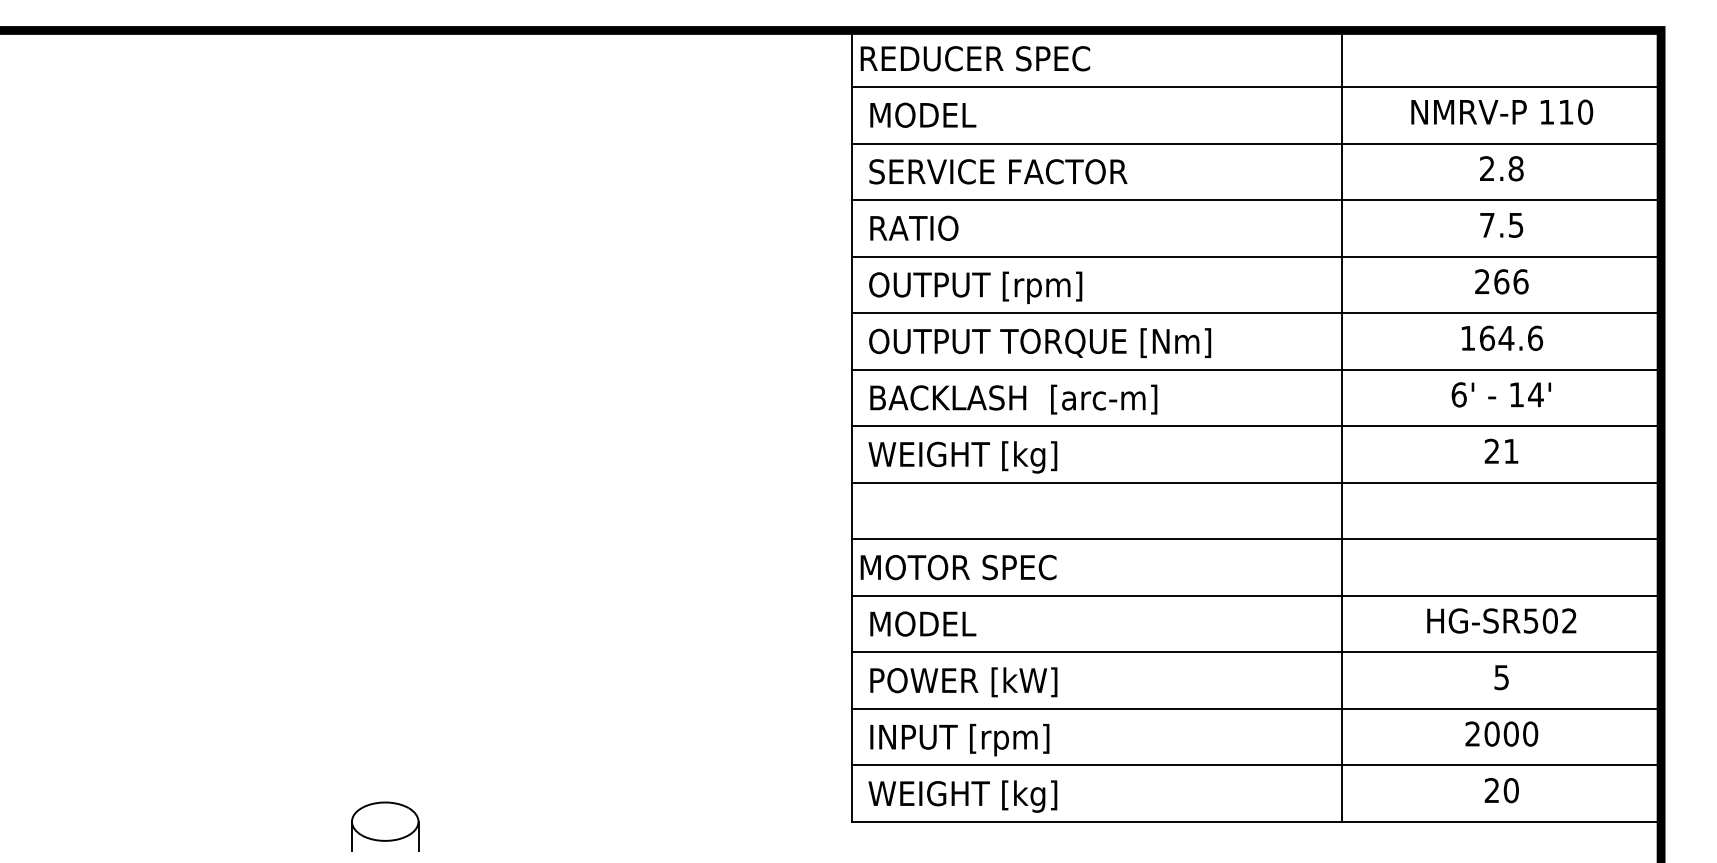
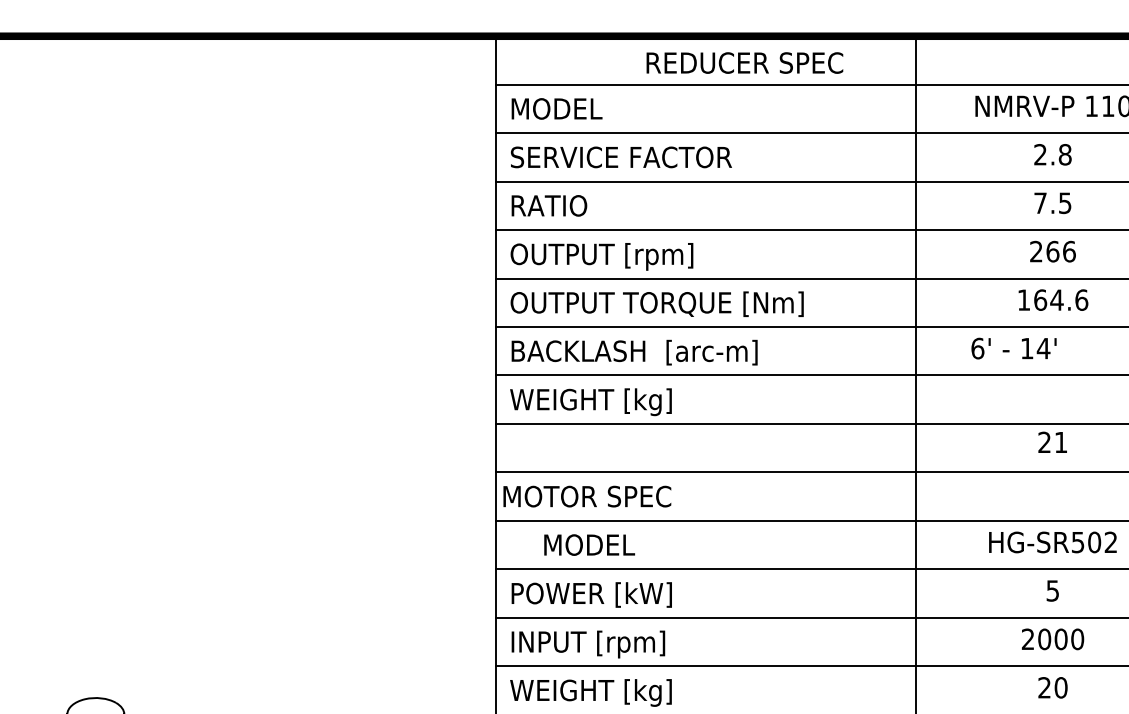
text: (975, 58) -> (744, 62), moved
text: (1500, 394) -> (1013, 348), moved
text: (1501, 450) -> (1052, 441), moved
text: (923, 623) -> (589, 544), moved

